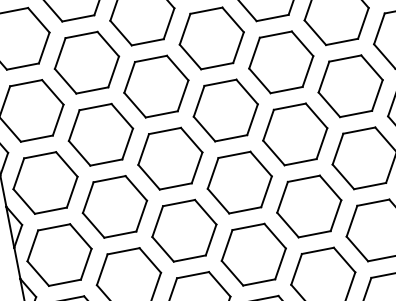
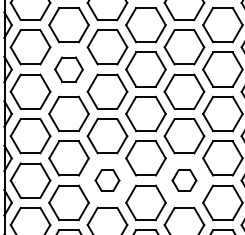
part: (86, 62) -> (68, 69), size x0.7
part: (309, 206) -> (184, 180), size x0.6
part: (184, 230) -> (107, 180), size x0.6

